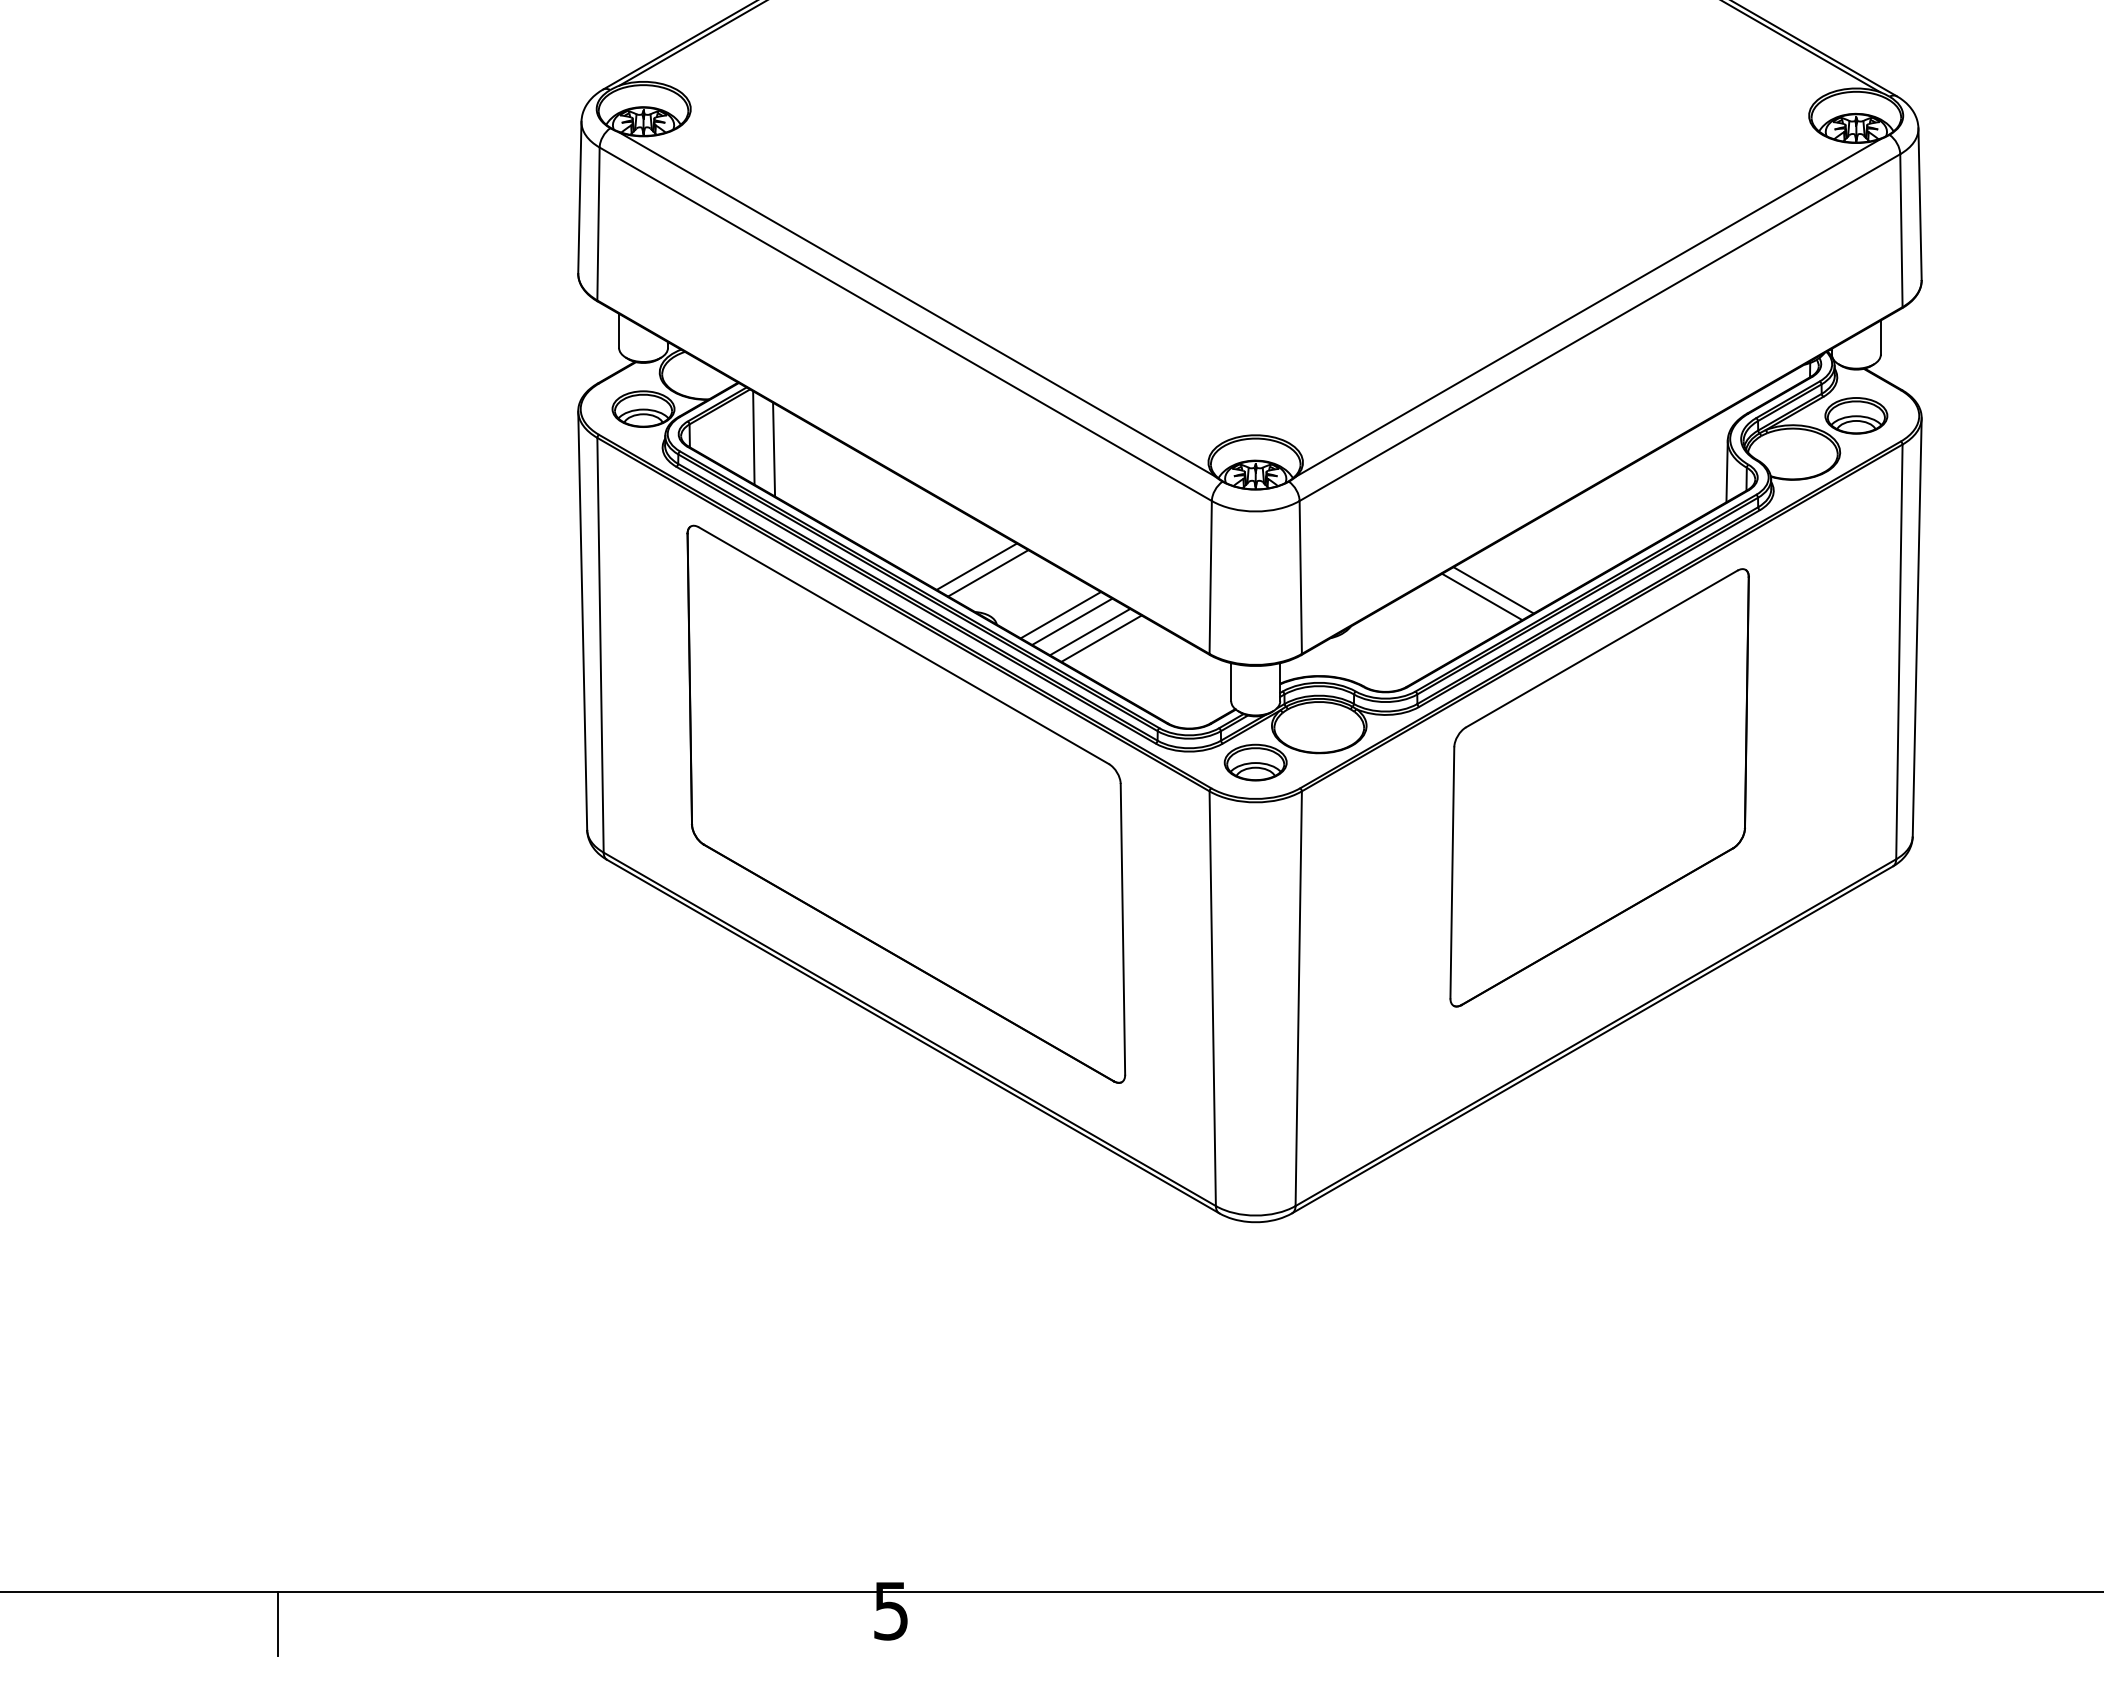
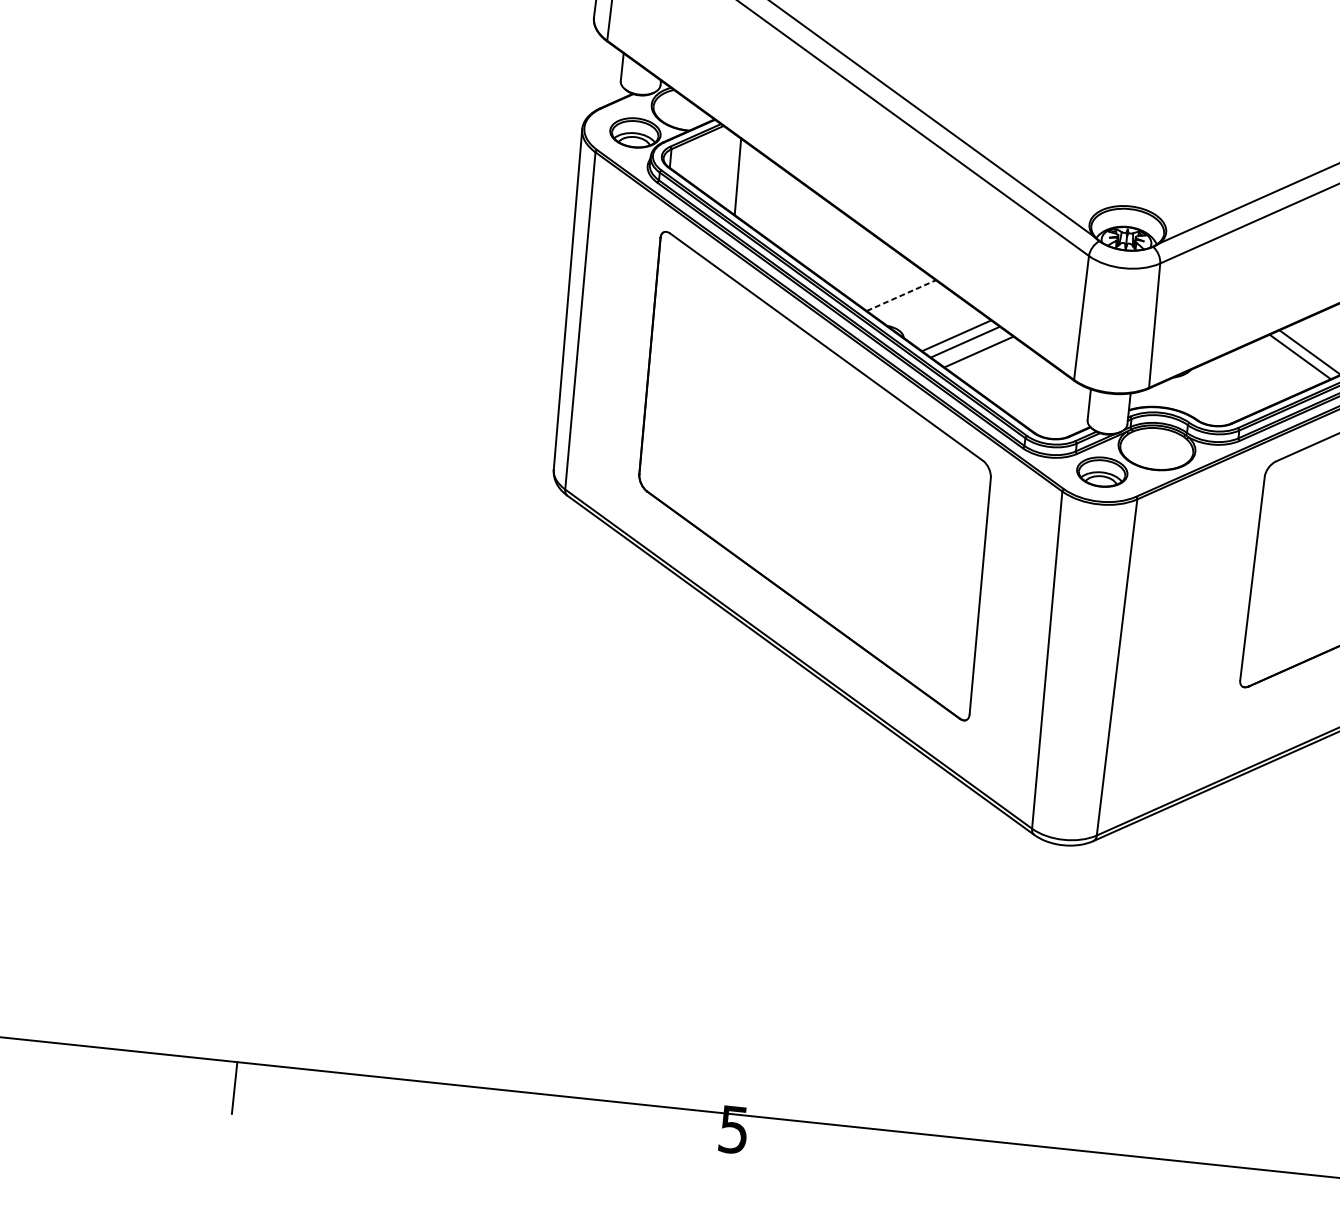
line: (753, 437) -> (722, 165), removed
line: (976, 566) -> (892, 289), removed
line: (988, 573) -> (901, 295), solid -> dashed
line: (1101, 638) -> (987, 358), removed

